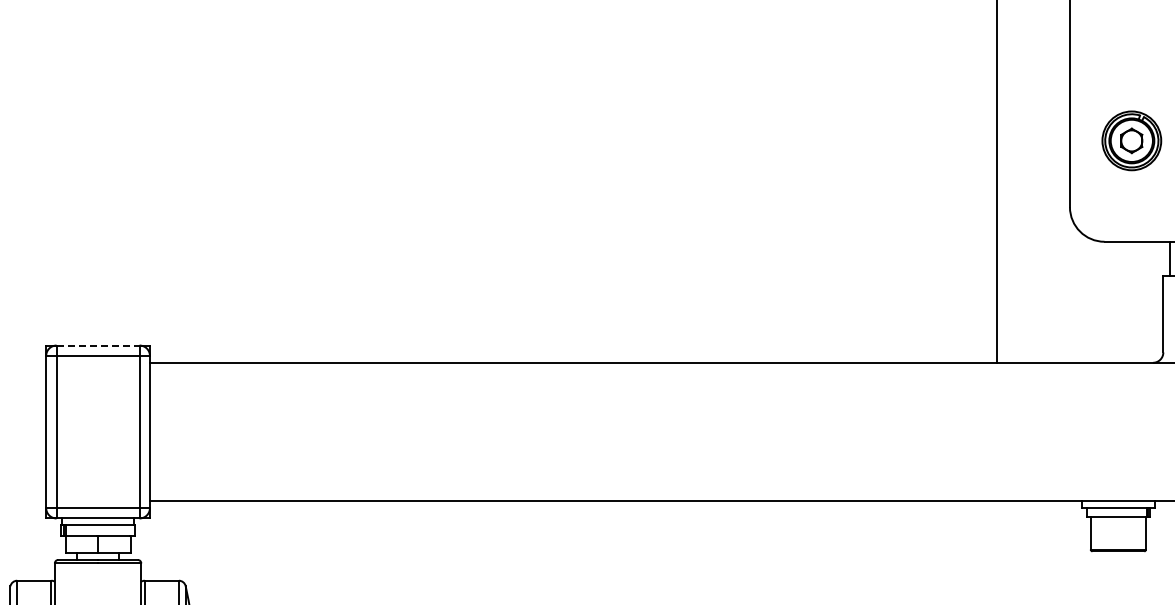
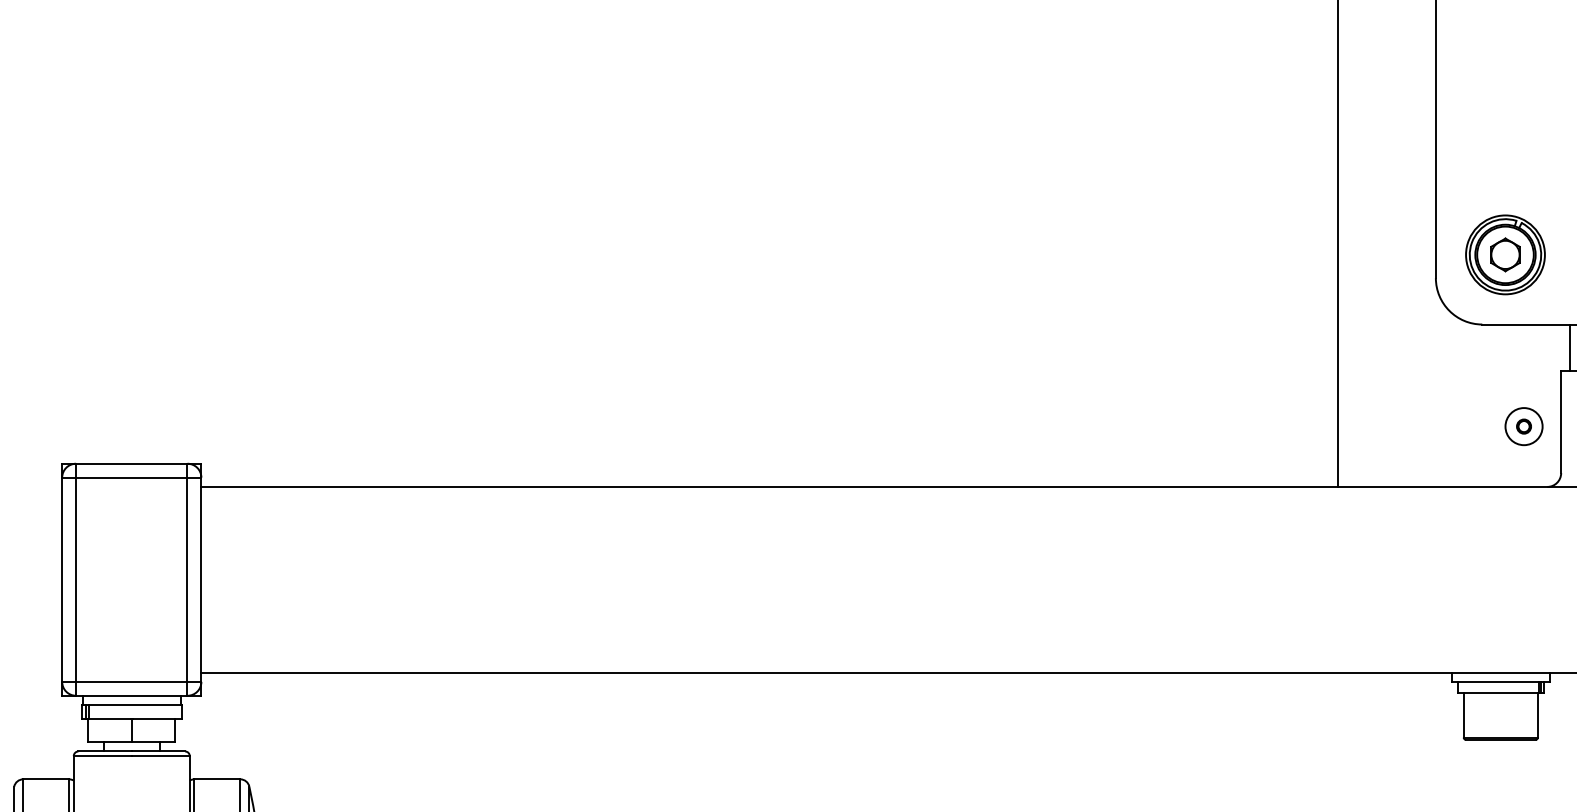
part: (1131, 140) -> (1505, 254), moved
part: (1135, 317) -> (1523, 426), added
line: (98, 345) -> (132, 463), dashed -> solid

